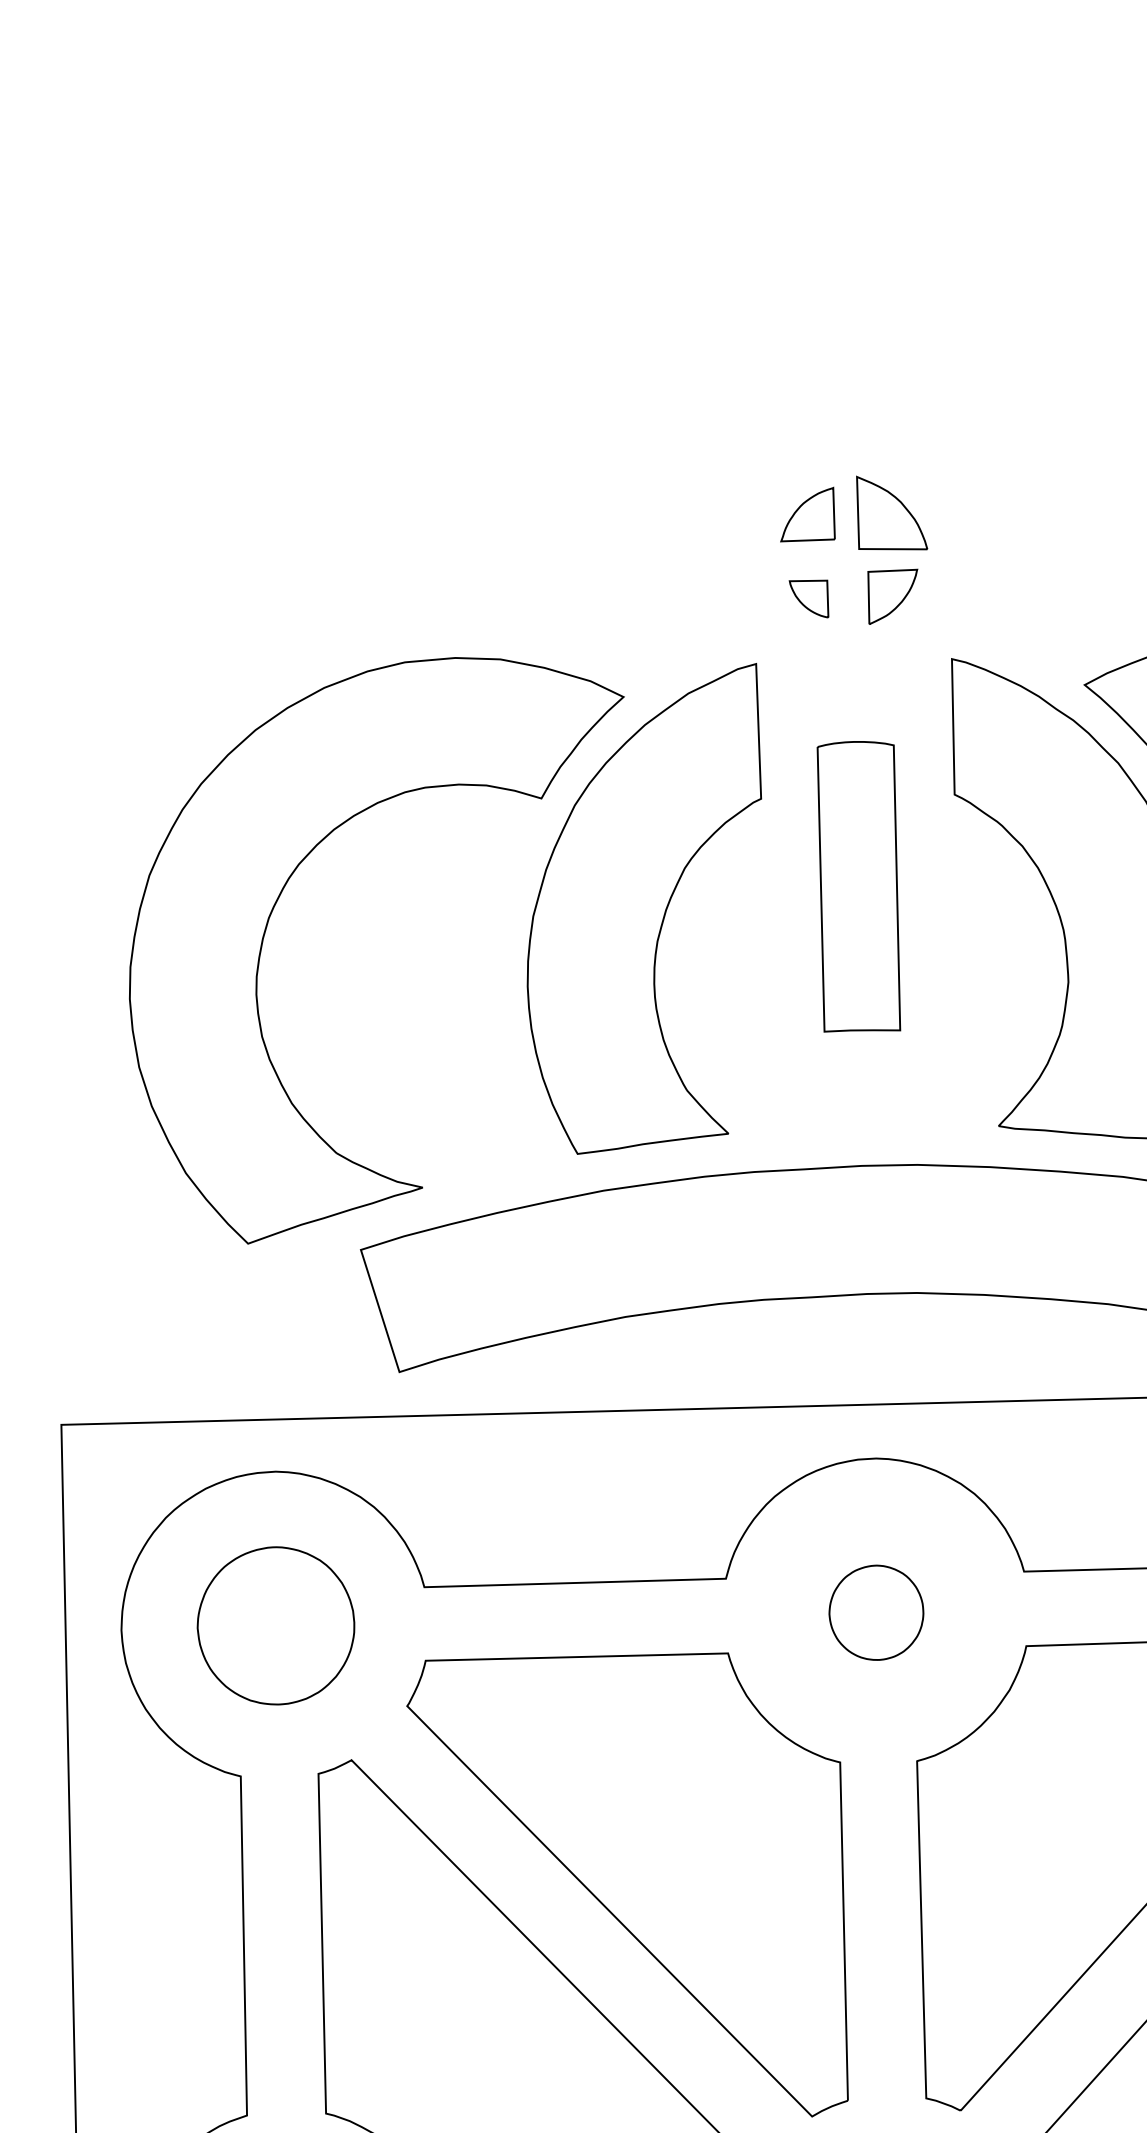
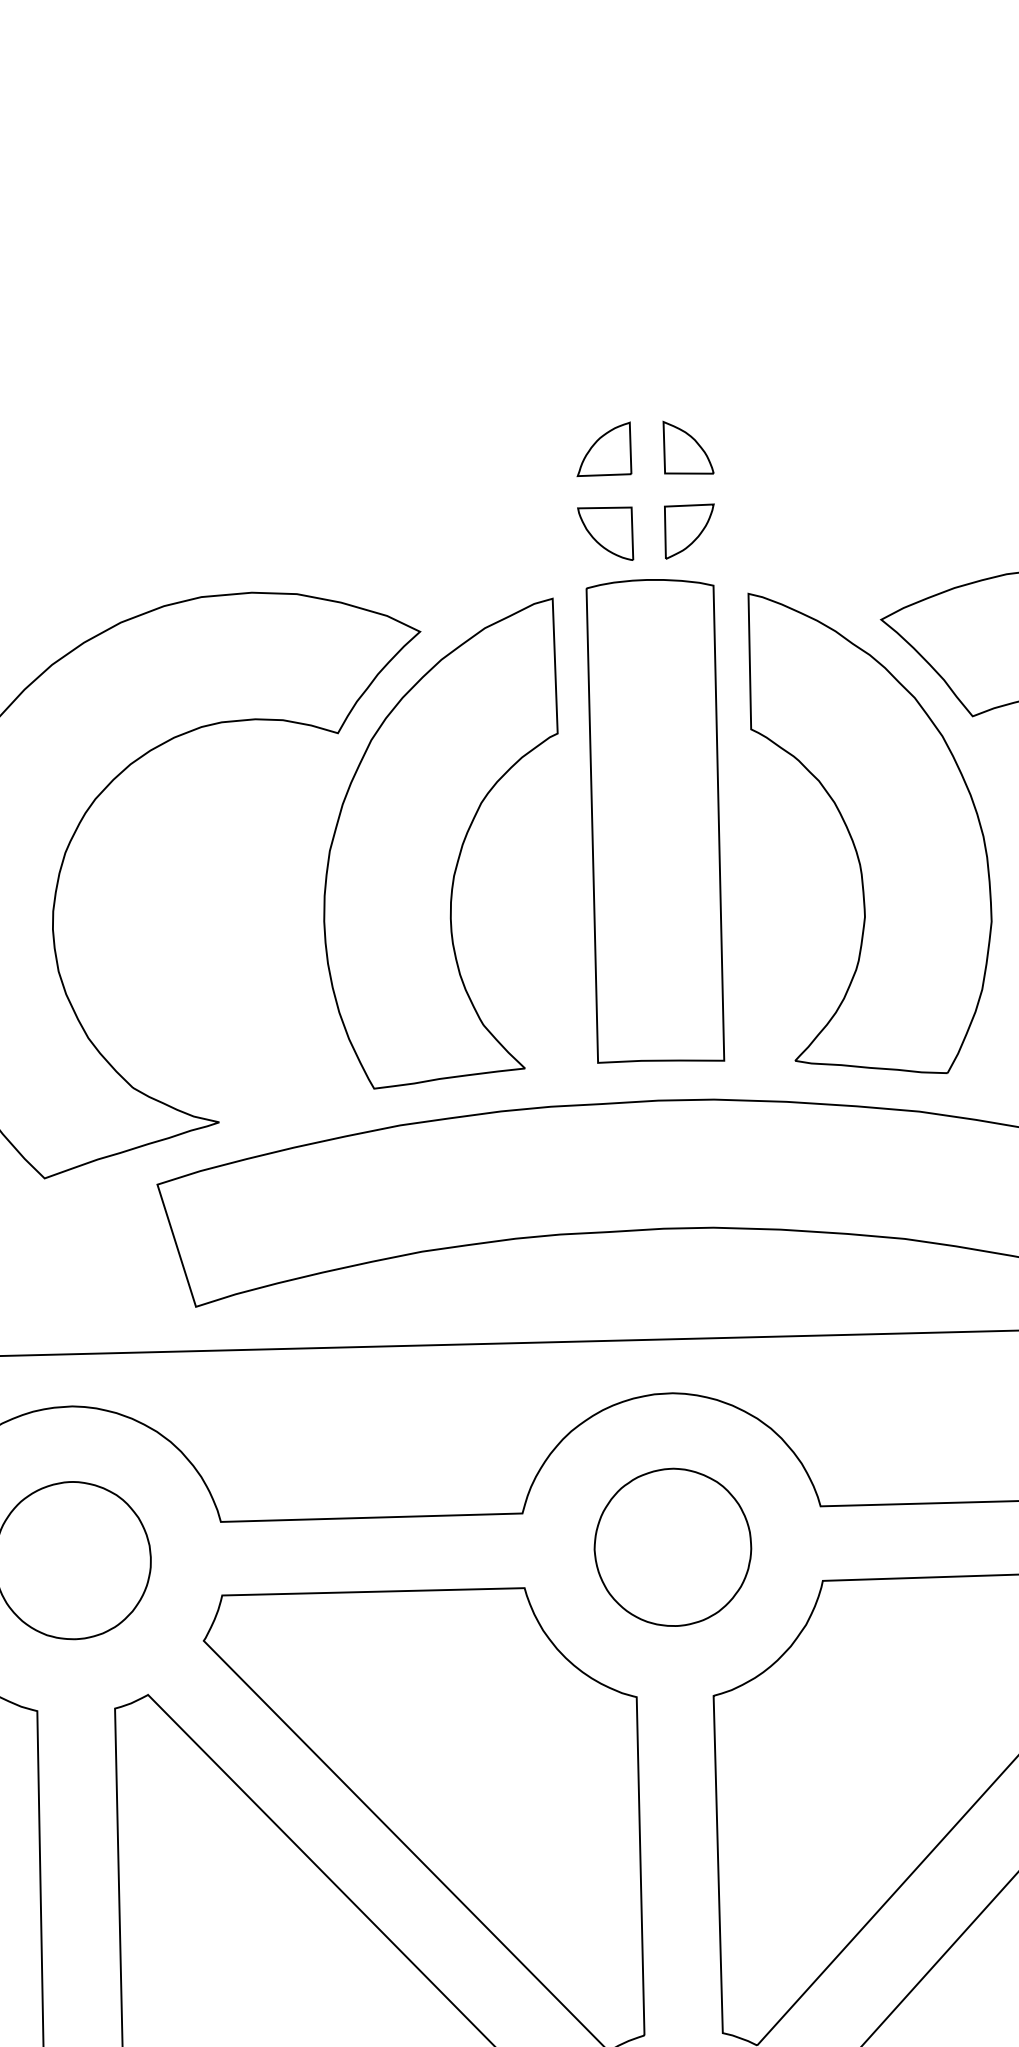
part: (891, 512) -> (688, 447), size x0.71
part: (808, 598) -> (605, 533), size x1.43
part: (858, 886) -> (655, 821), size x1.67
part: (876, 1612) -> (673, 1547), size x1.67

